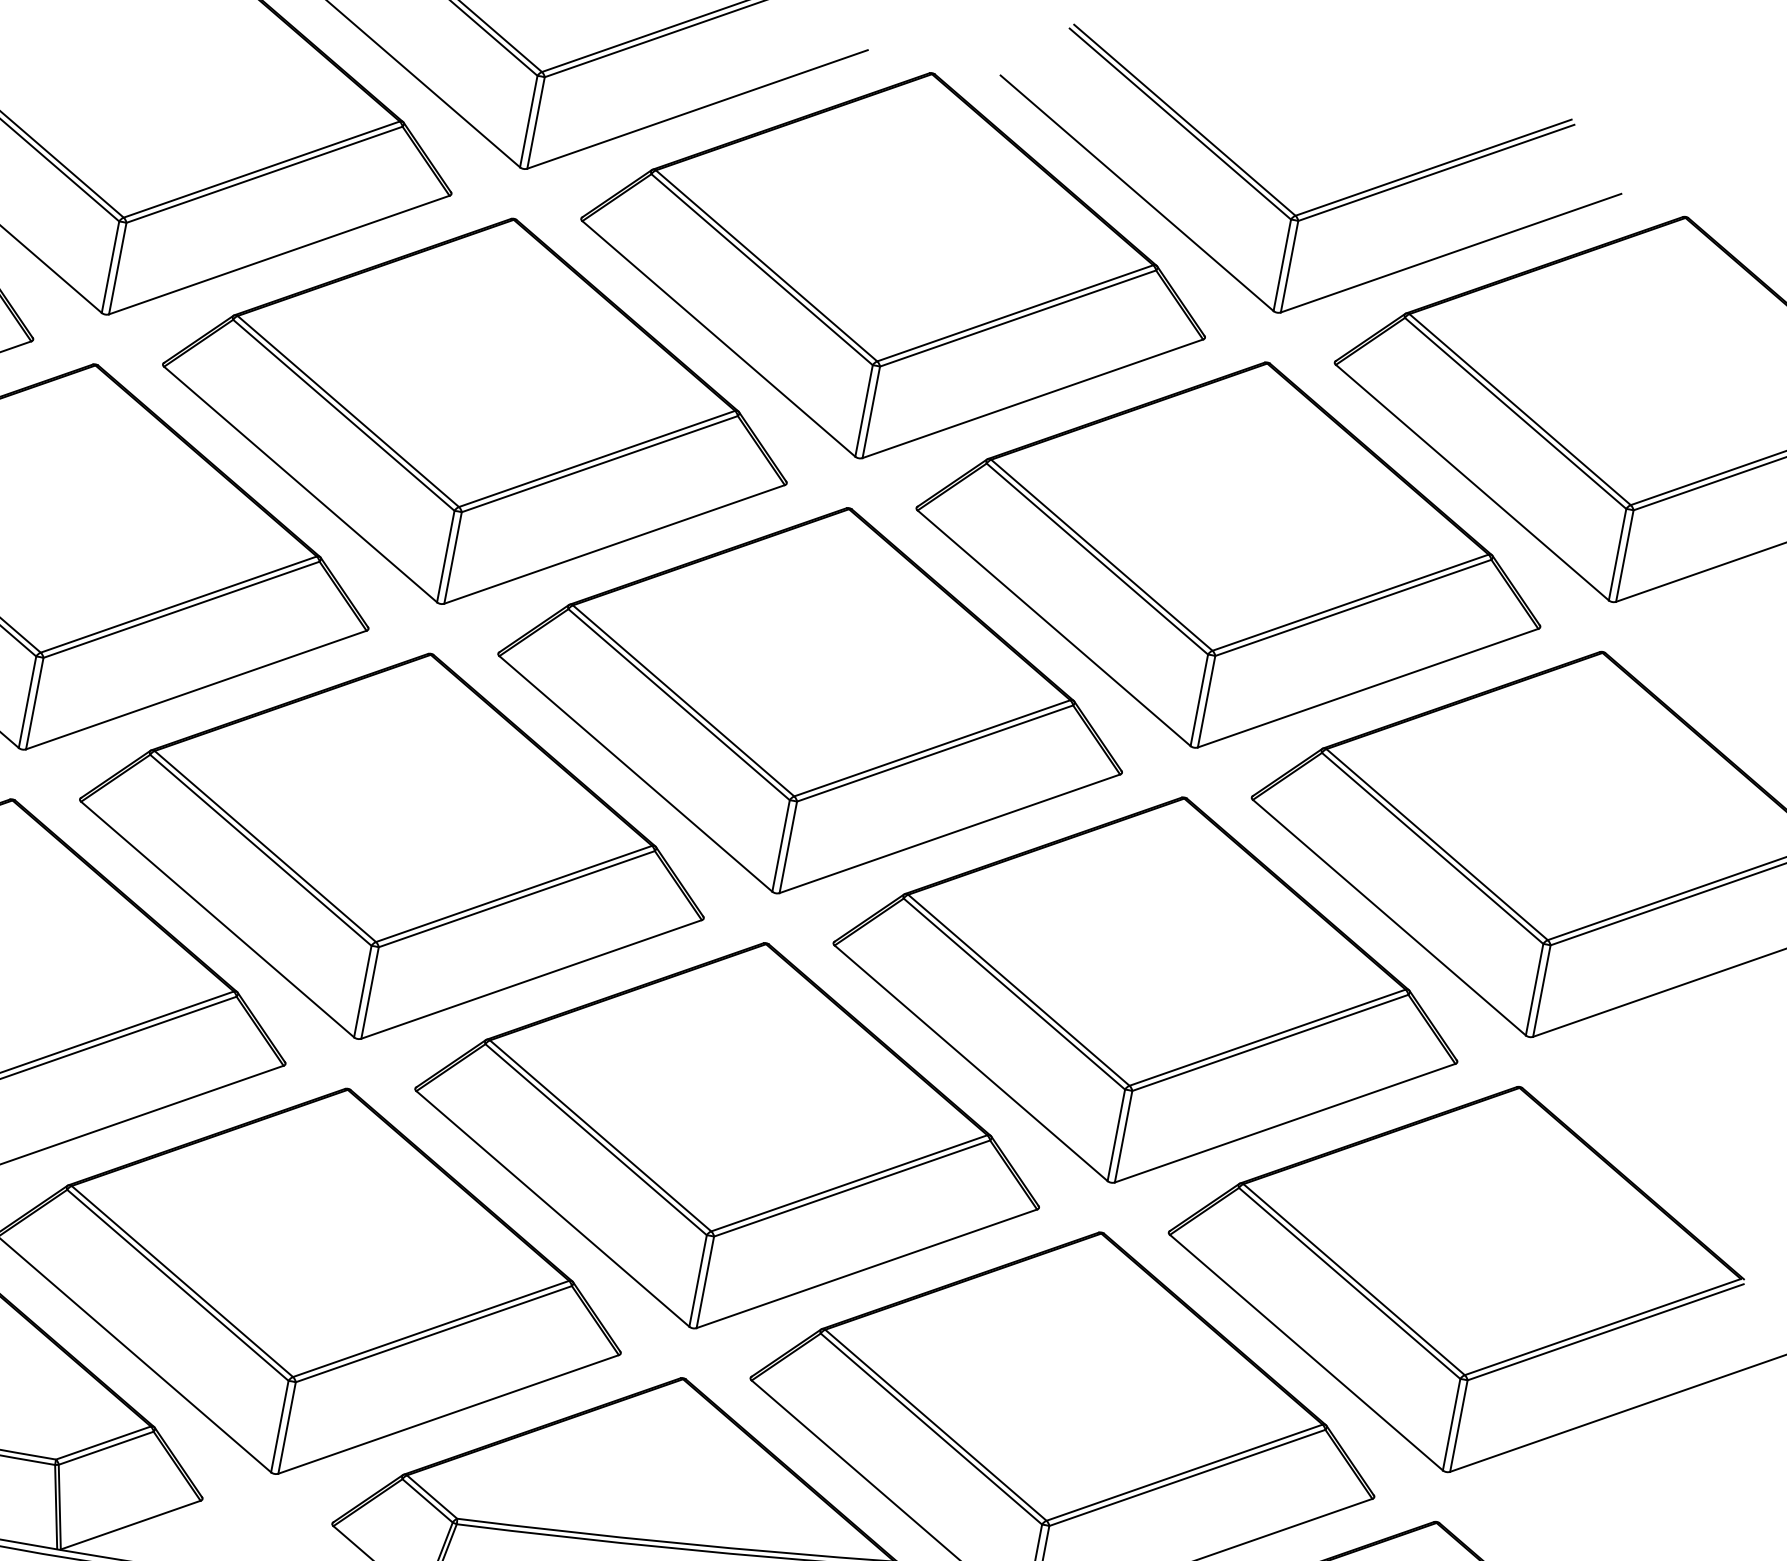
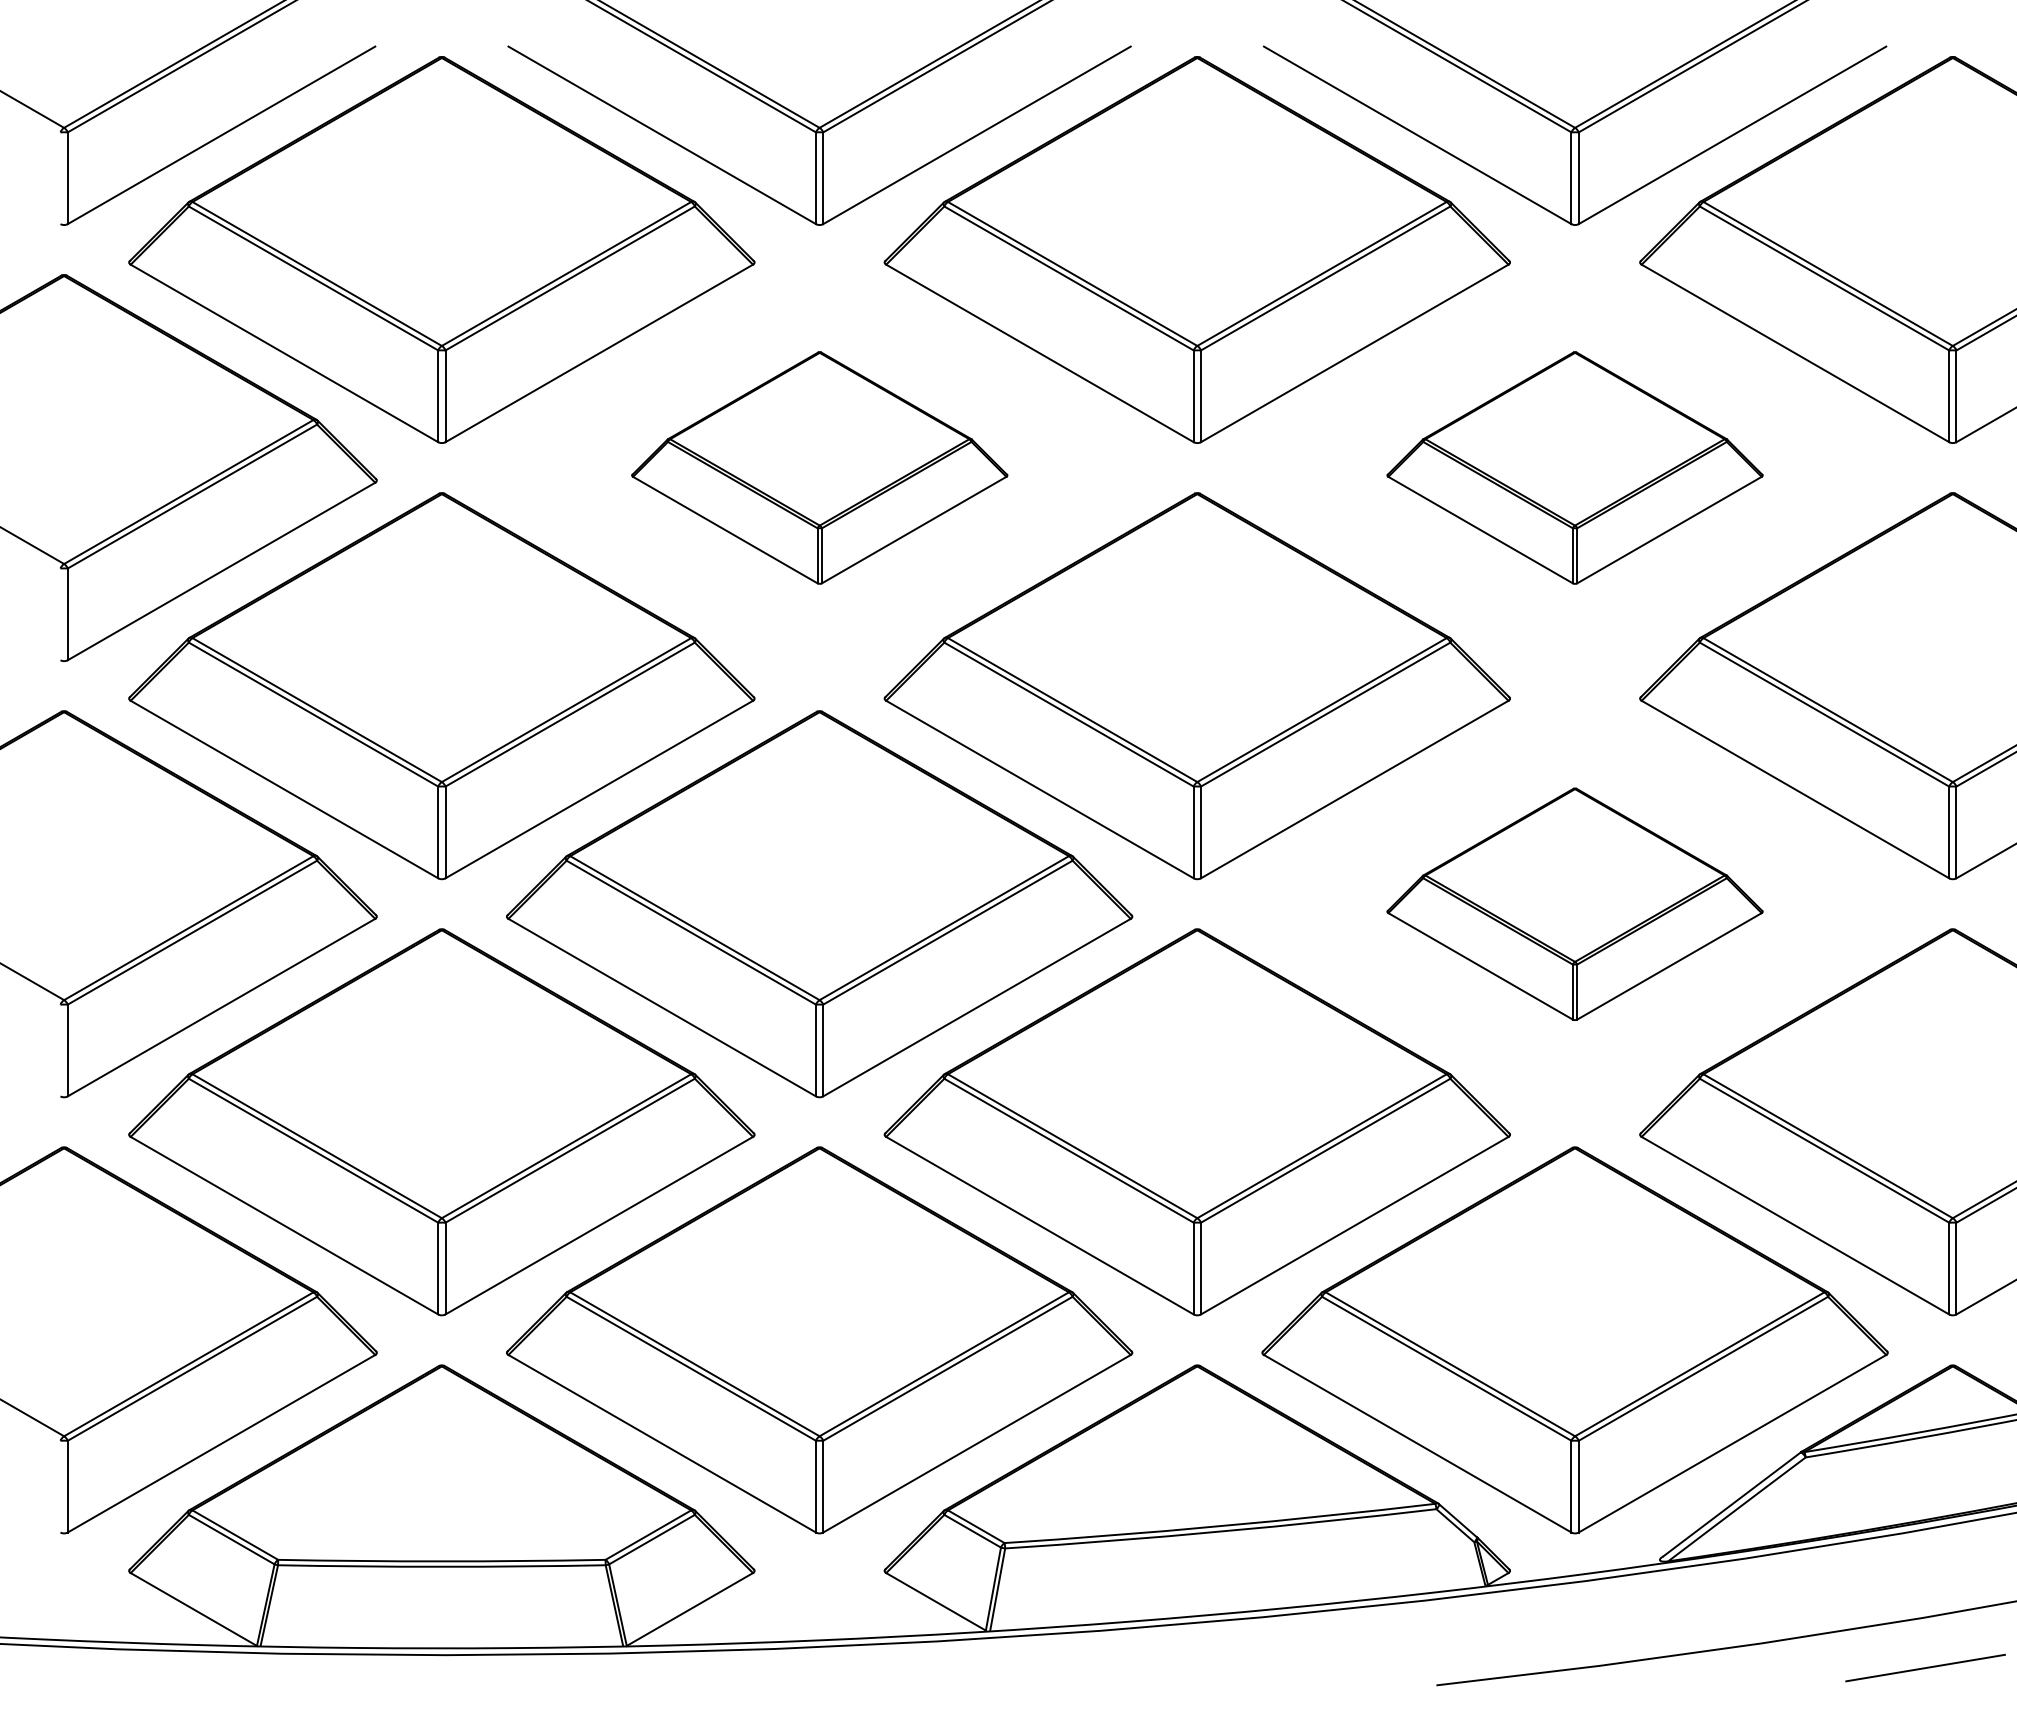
part: (477, 410) -> (819, 467), size x0.6
part: (1230, 554) -> (1574, 467), size x0.6
part: (1147, 990) -> (1574, 904), size x0.6

